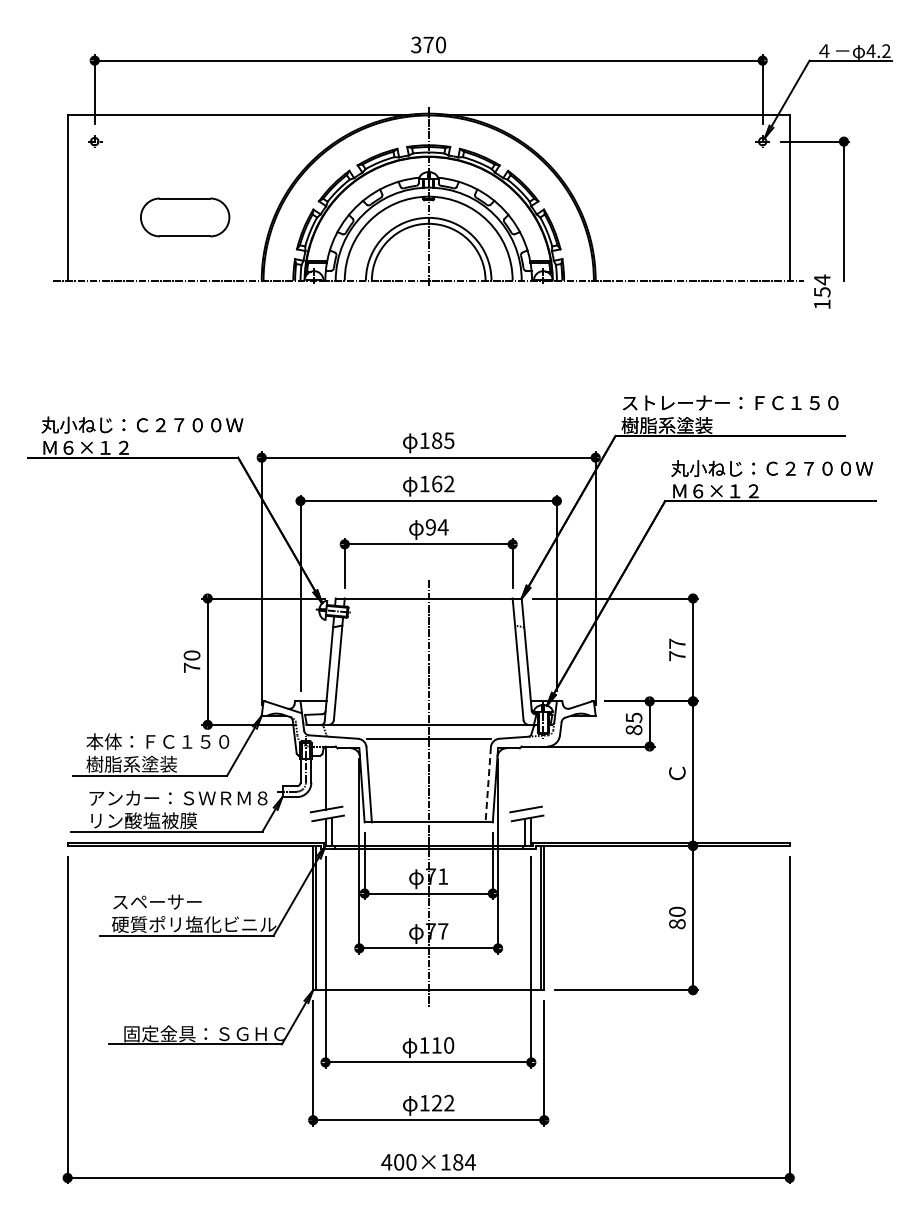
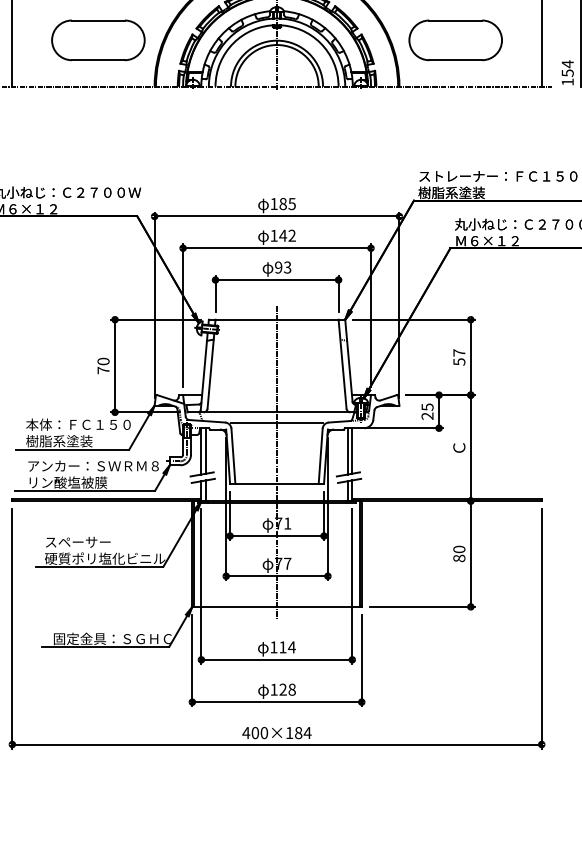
part: (185, 217) -> (98, 40), size x1.43
part: (672, 217) -> (455, 40), added
text: (822, 291) -> (567, 72), moved
text: (436, 483) -> (282, 235), 162 -> 142
text: (442, 527) -> (287, 267), 94 -> 93
text: (677, 656) -> (459, 362), 77 -> 57
text: (633, 730) -> (427, 416), 85 -> 25
line: (331, 777) -> (205, 450), added
line: (525, 777) -> (348, 450), added
line: (531, 777) -> (352, 450), added
line: (488, 784) -> (320, 456), dashed -> solid
text: (448, 1045) -> (291, 647), 110 -> 114
text: (449, 1103) -> (292, 689), 122 -> 128

